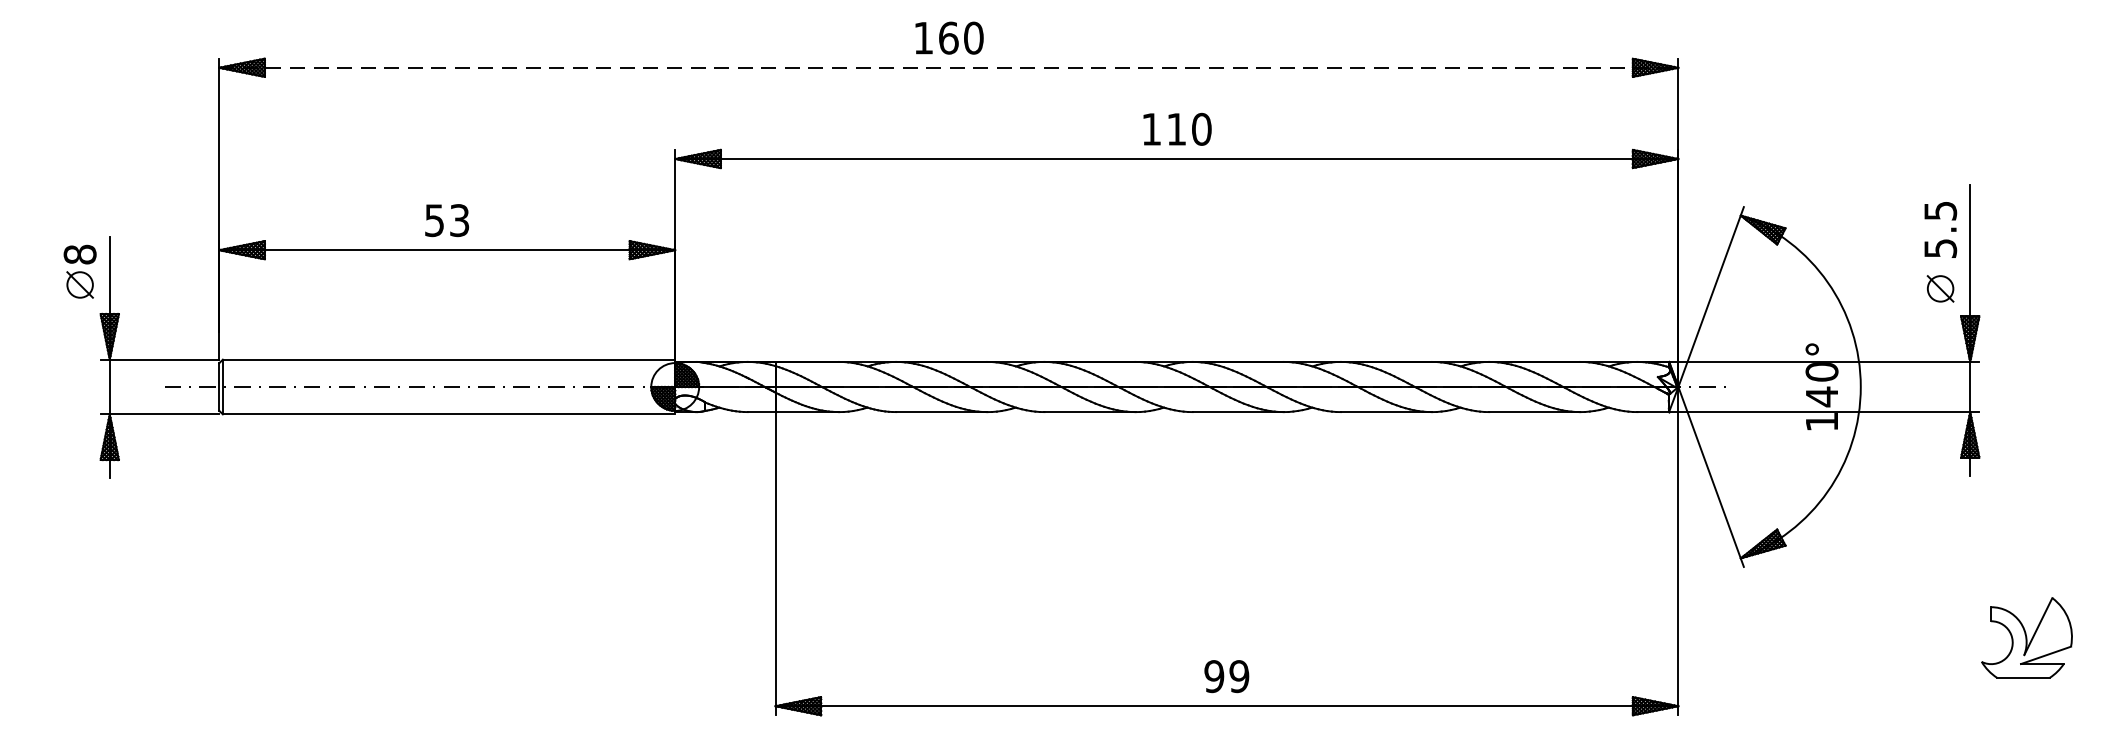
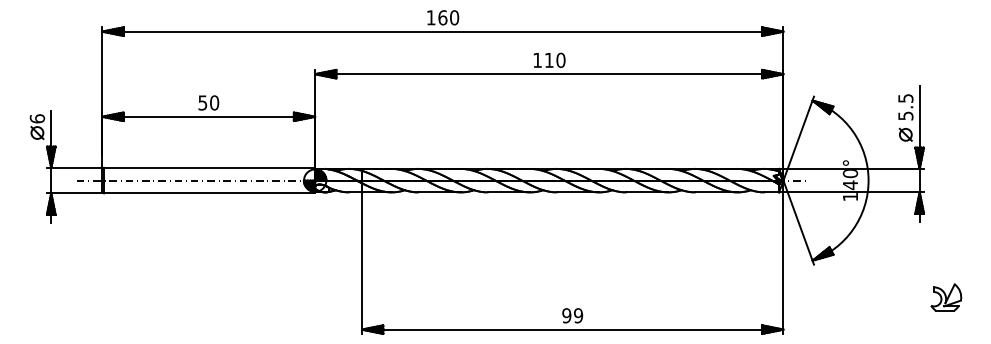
line: (947, 67) -> (442, 31), dashed -> solid
text: (459, 219) -> (214, 102), 53 -> 50
text: (78, 253) -> (36, 118), 8 -> 6
part: (2027, 637) -> (946, 297), size x0.71

